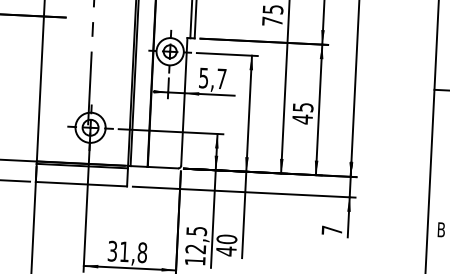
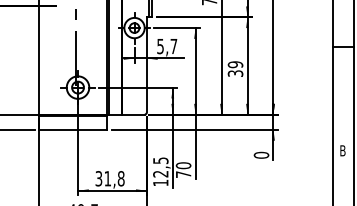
text: (302, 113) -> (235, 69), 45 -> 39
text: (332, 229) -> (261, 154), 7 -> 0
text: (226, 251) -> (183, 174), 40 -> 70

